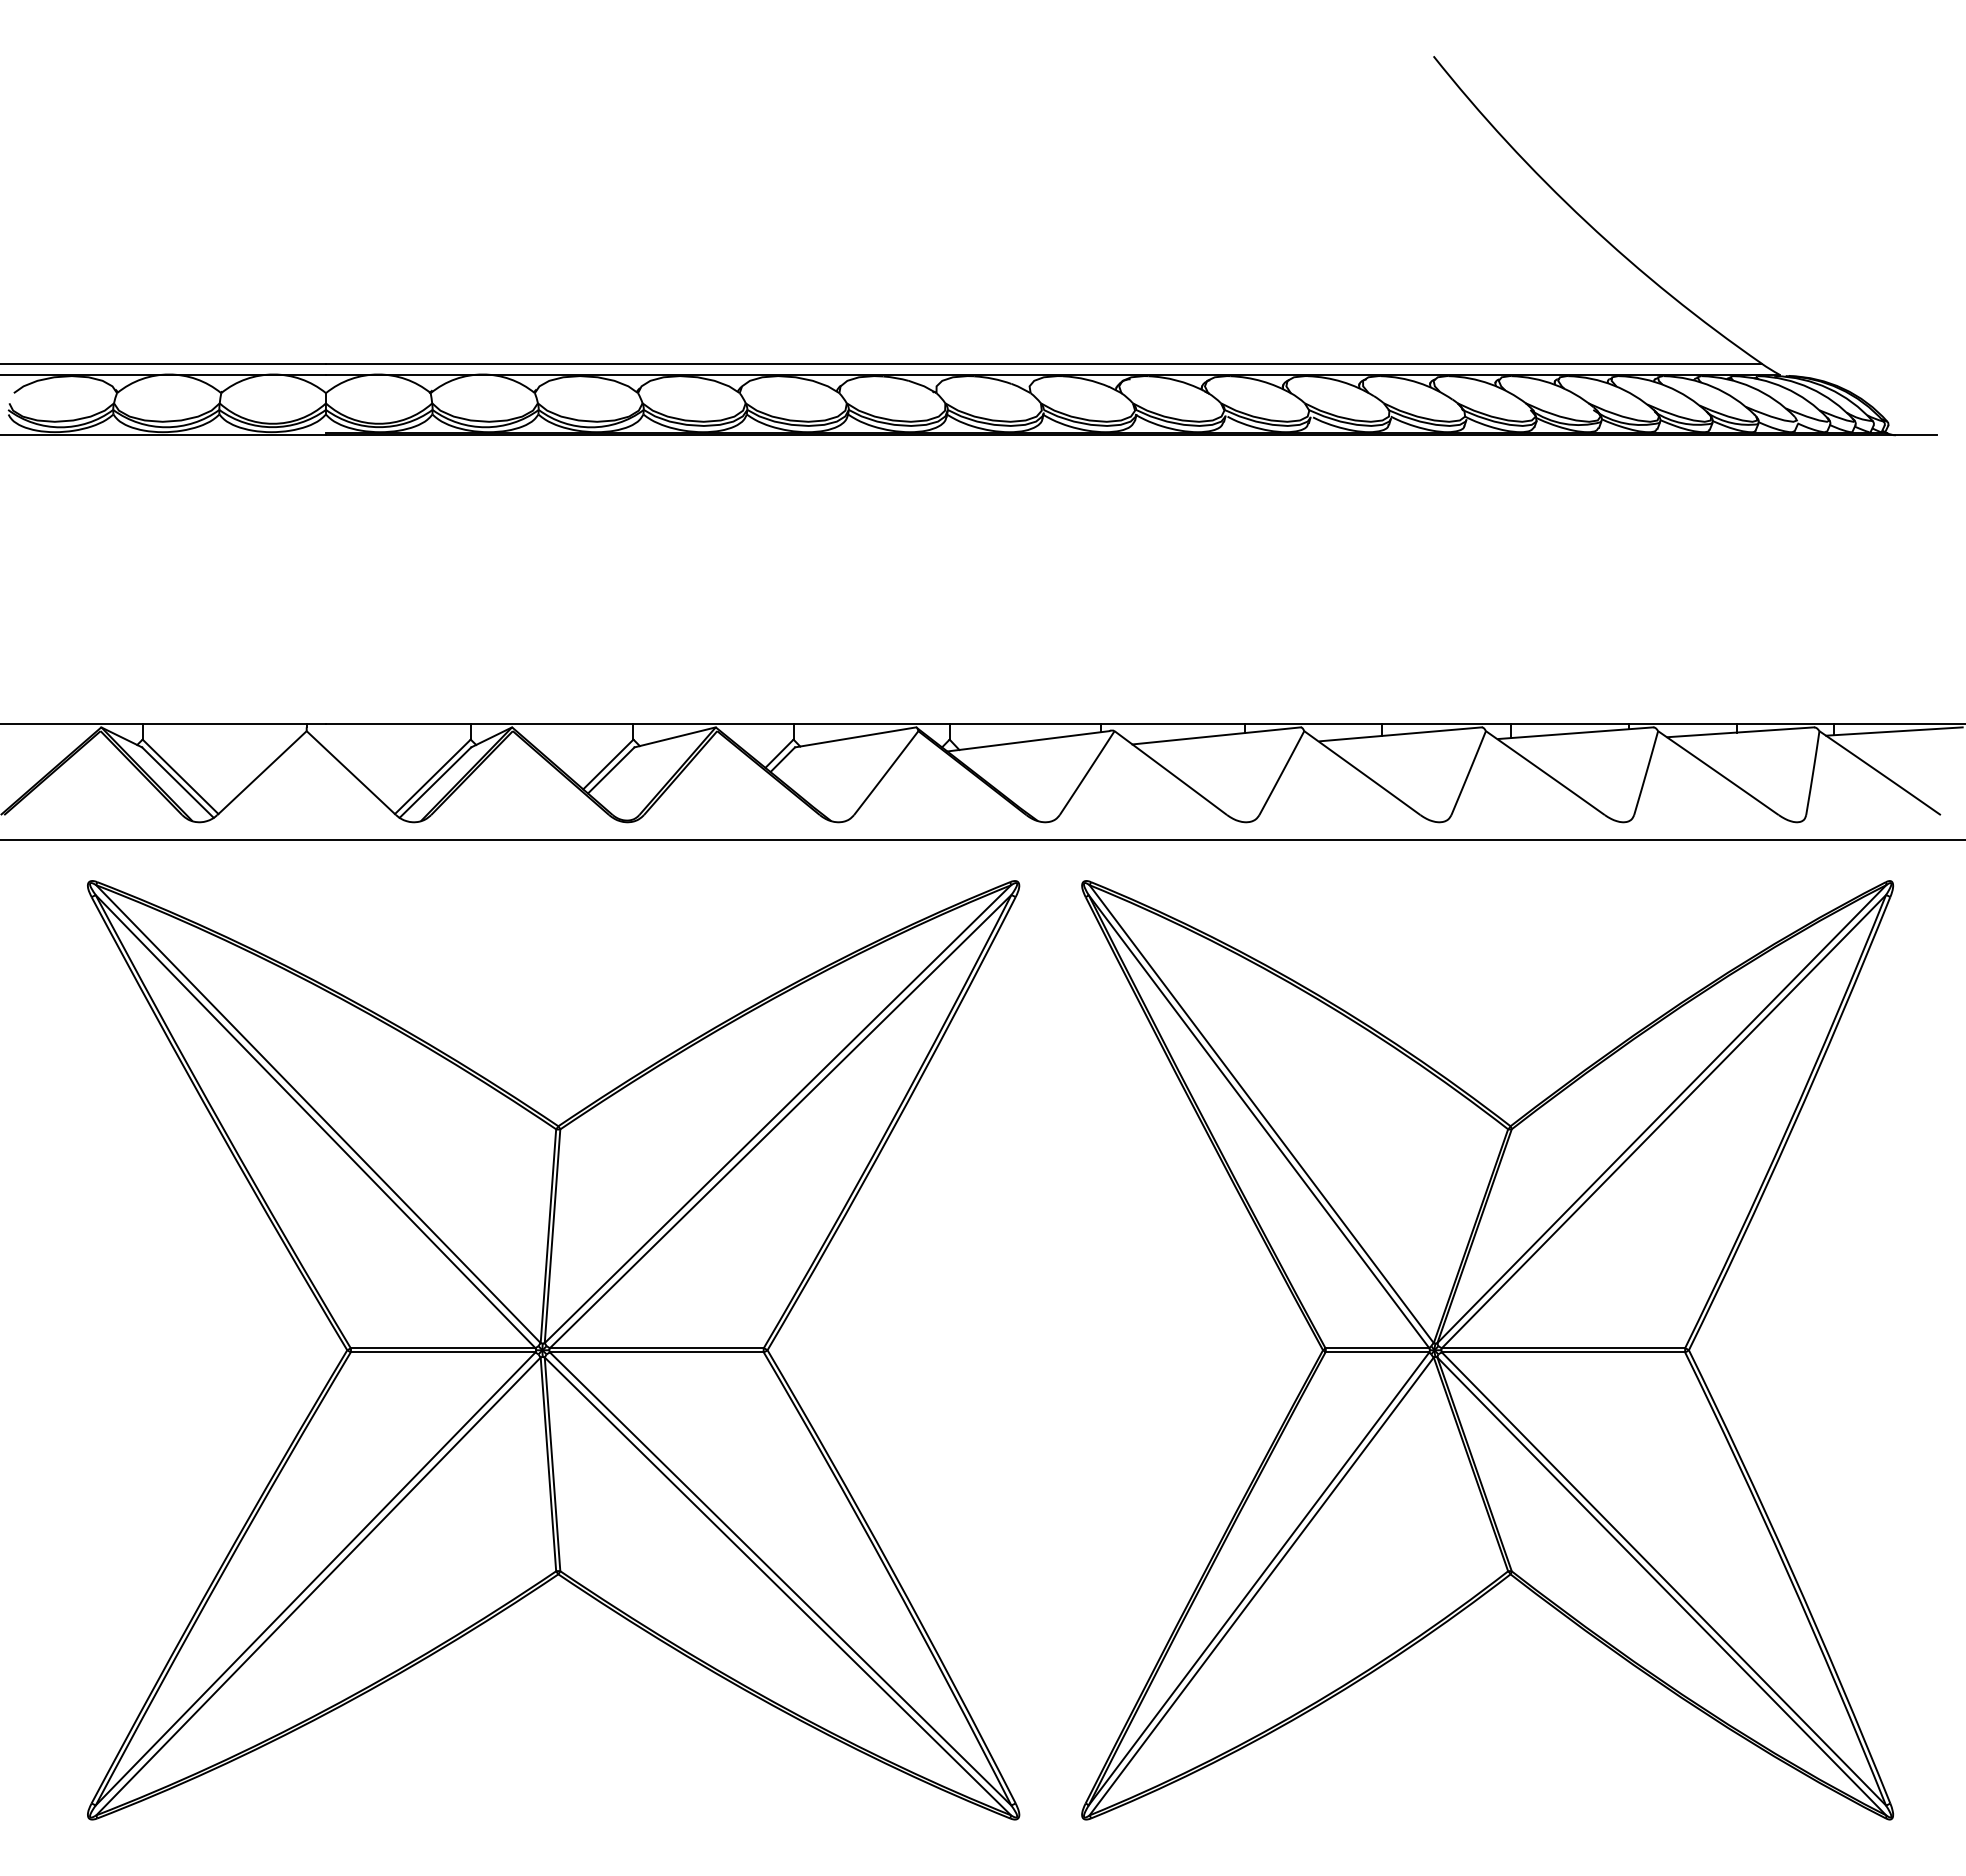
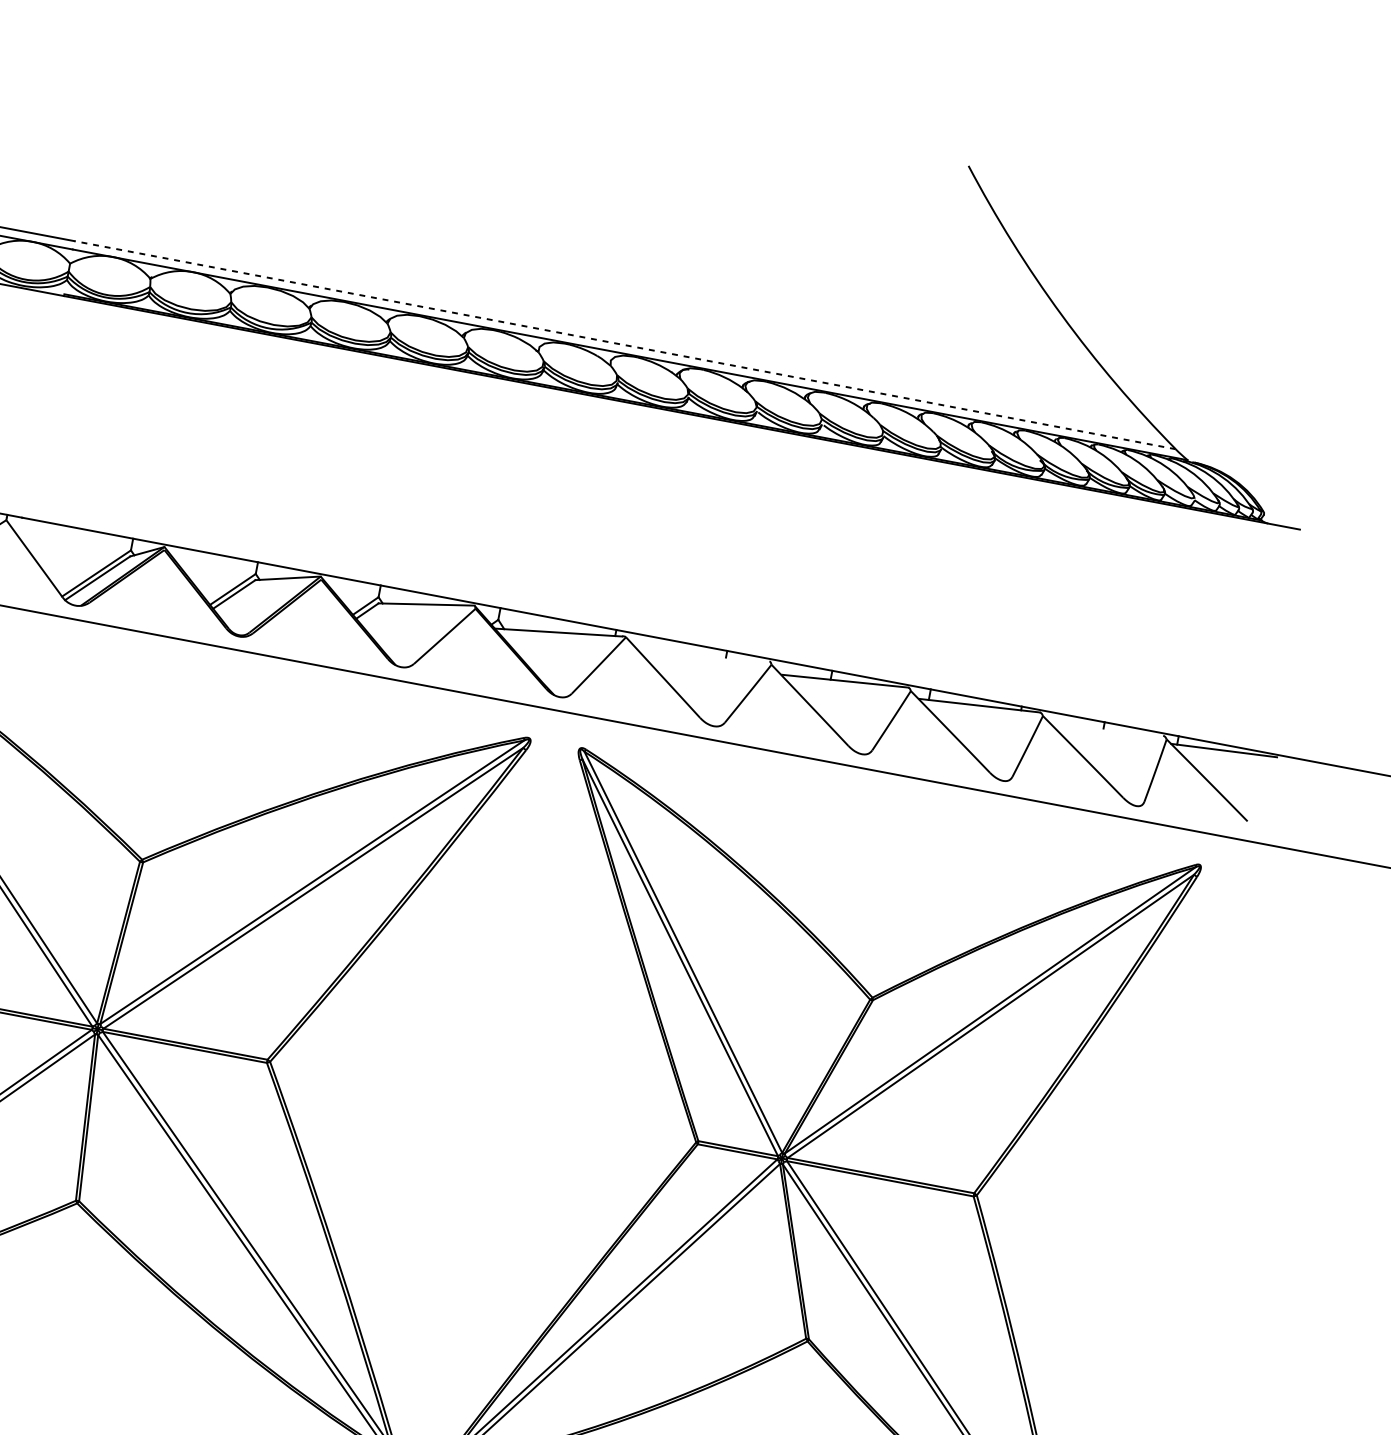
line: (1043, 363) -> (624, 344), solid -> dashed
line: (1740, 732) -> (1105, 729), removed
line: (1216, 735) -> (703, 655), removed

